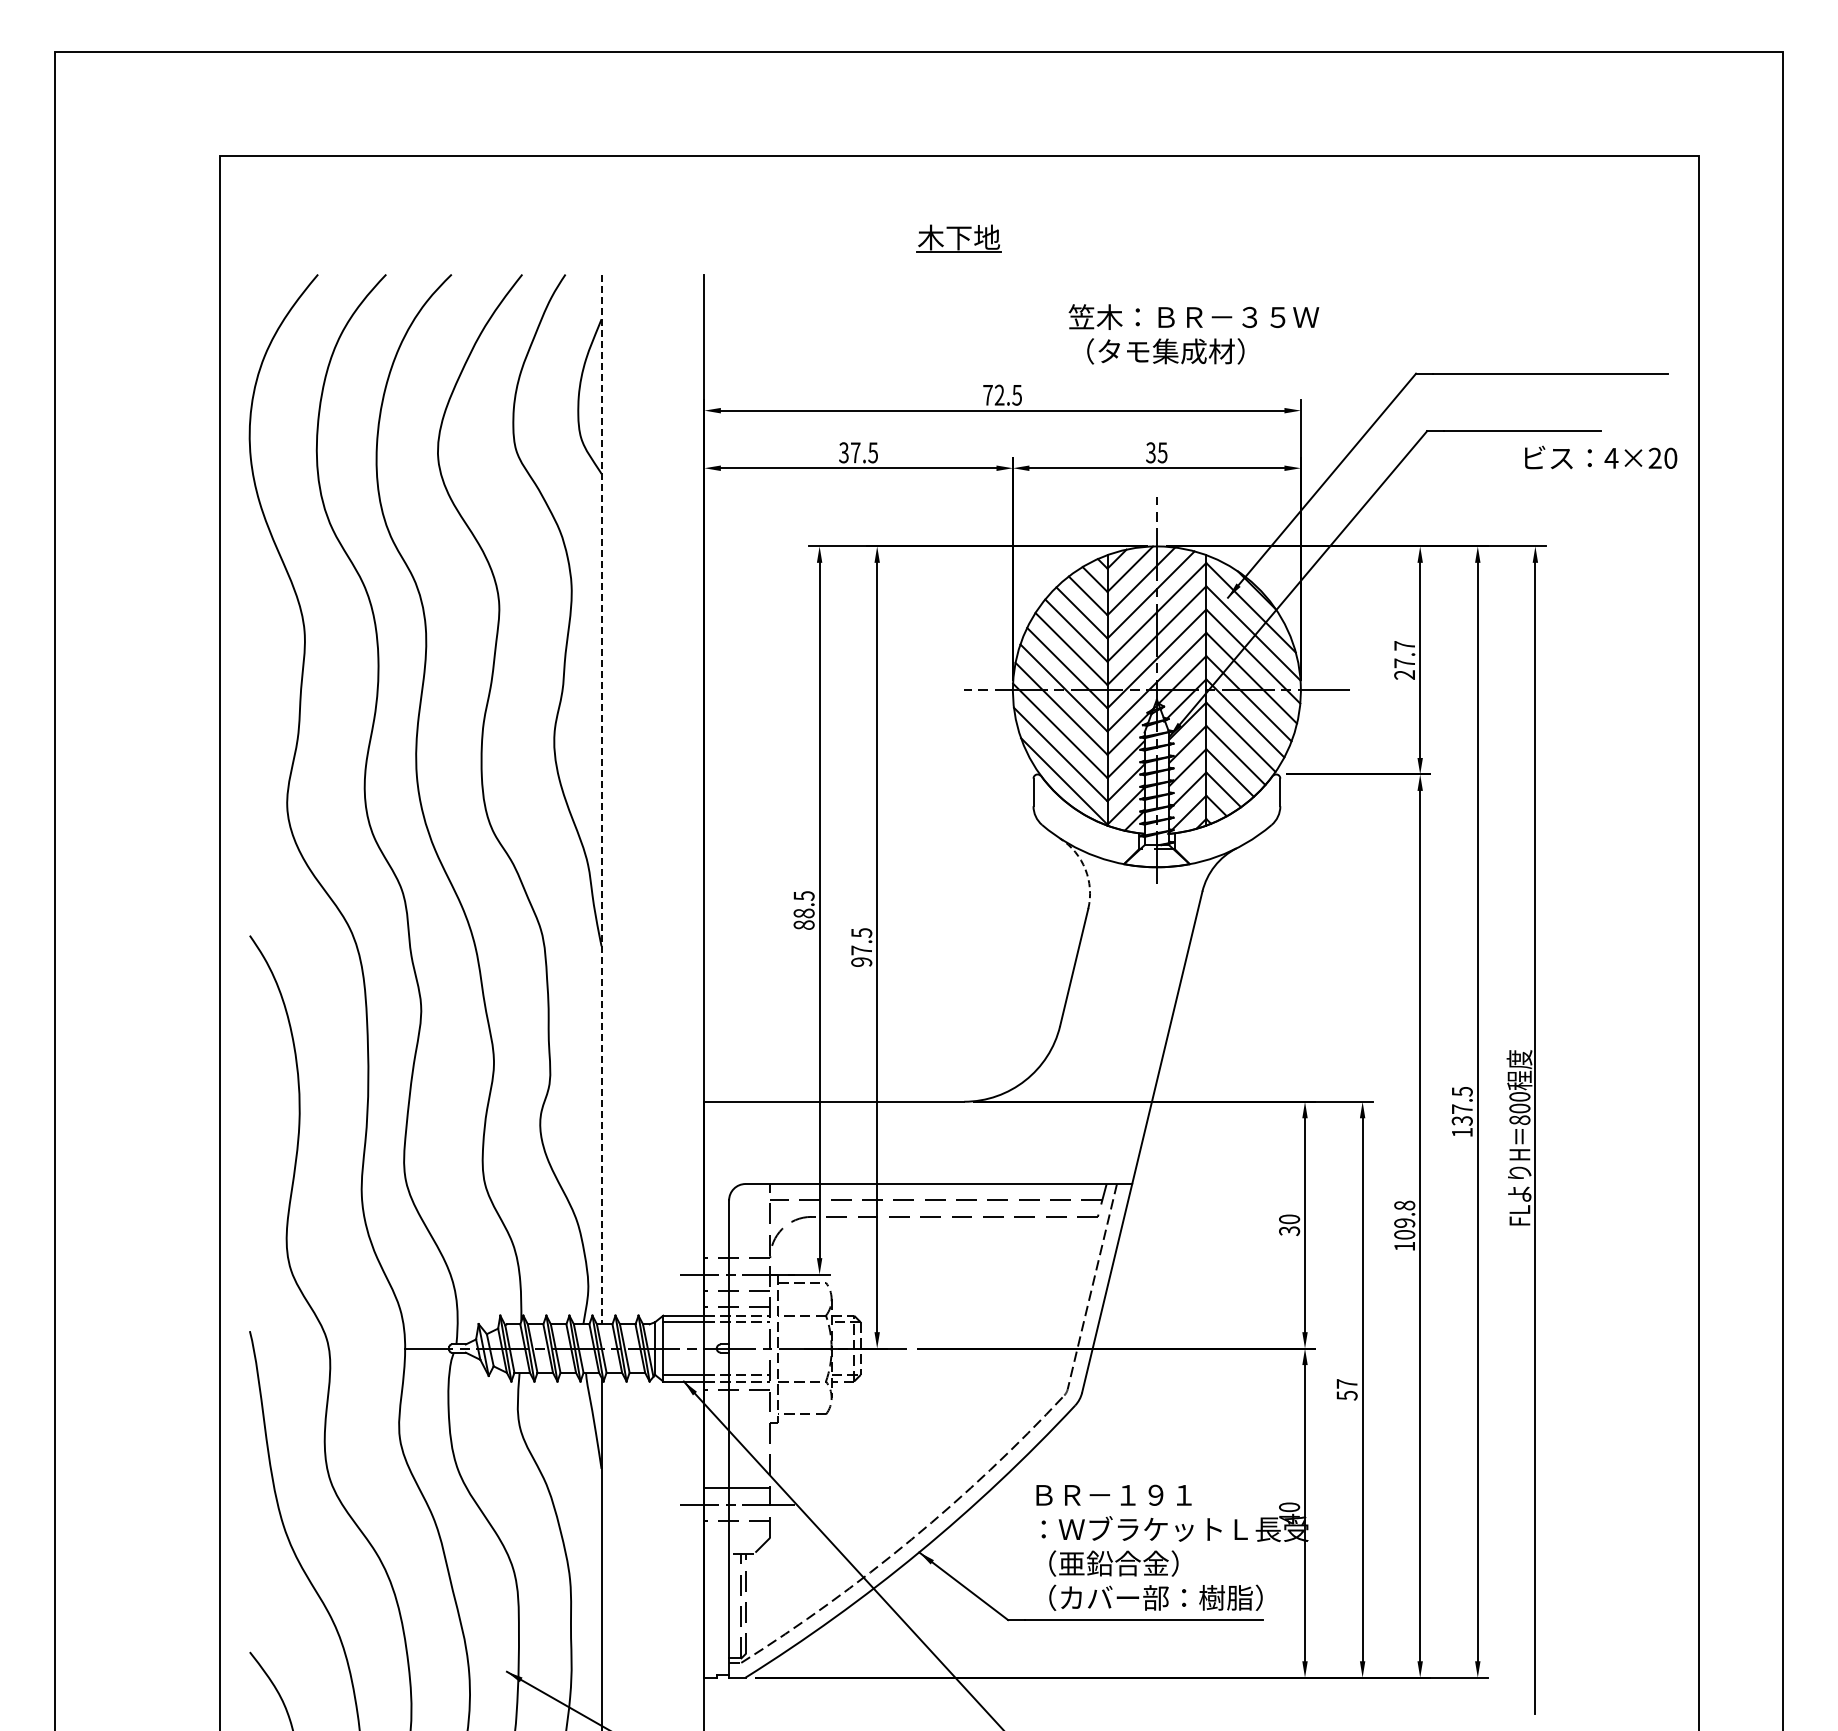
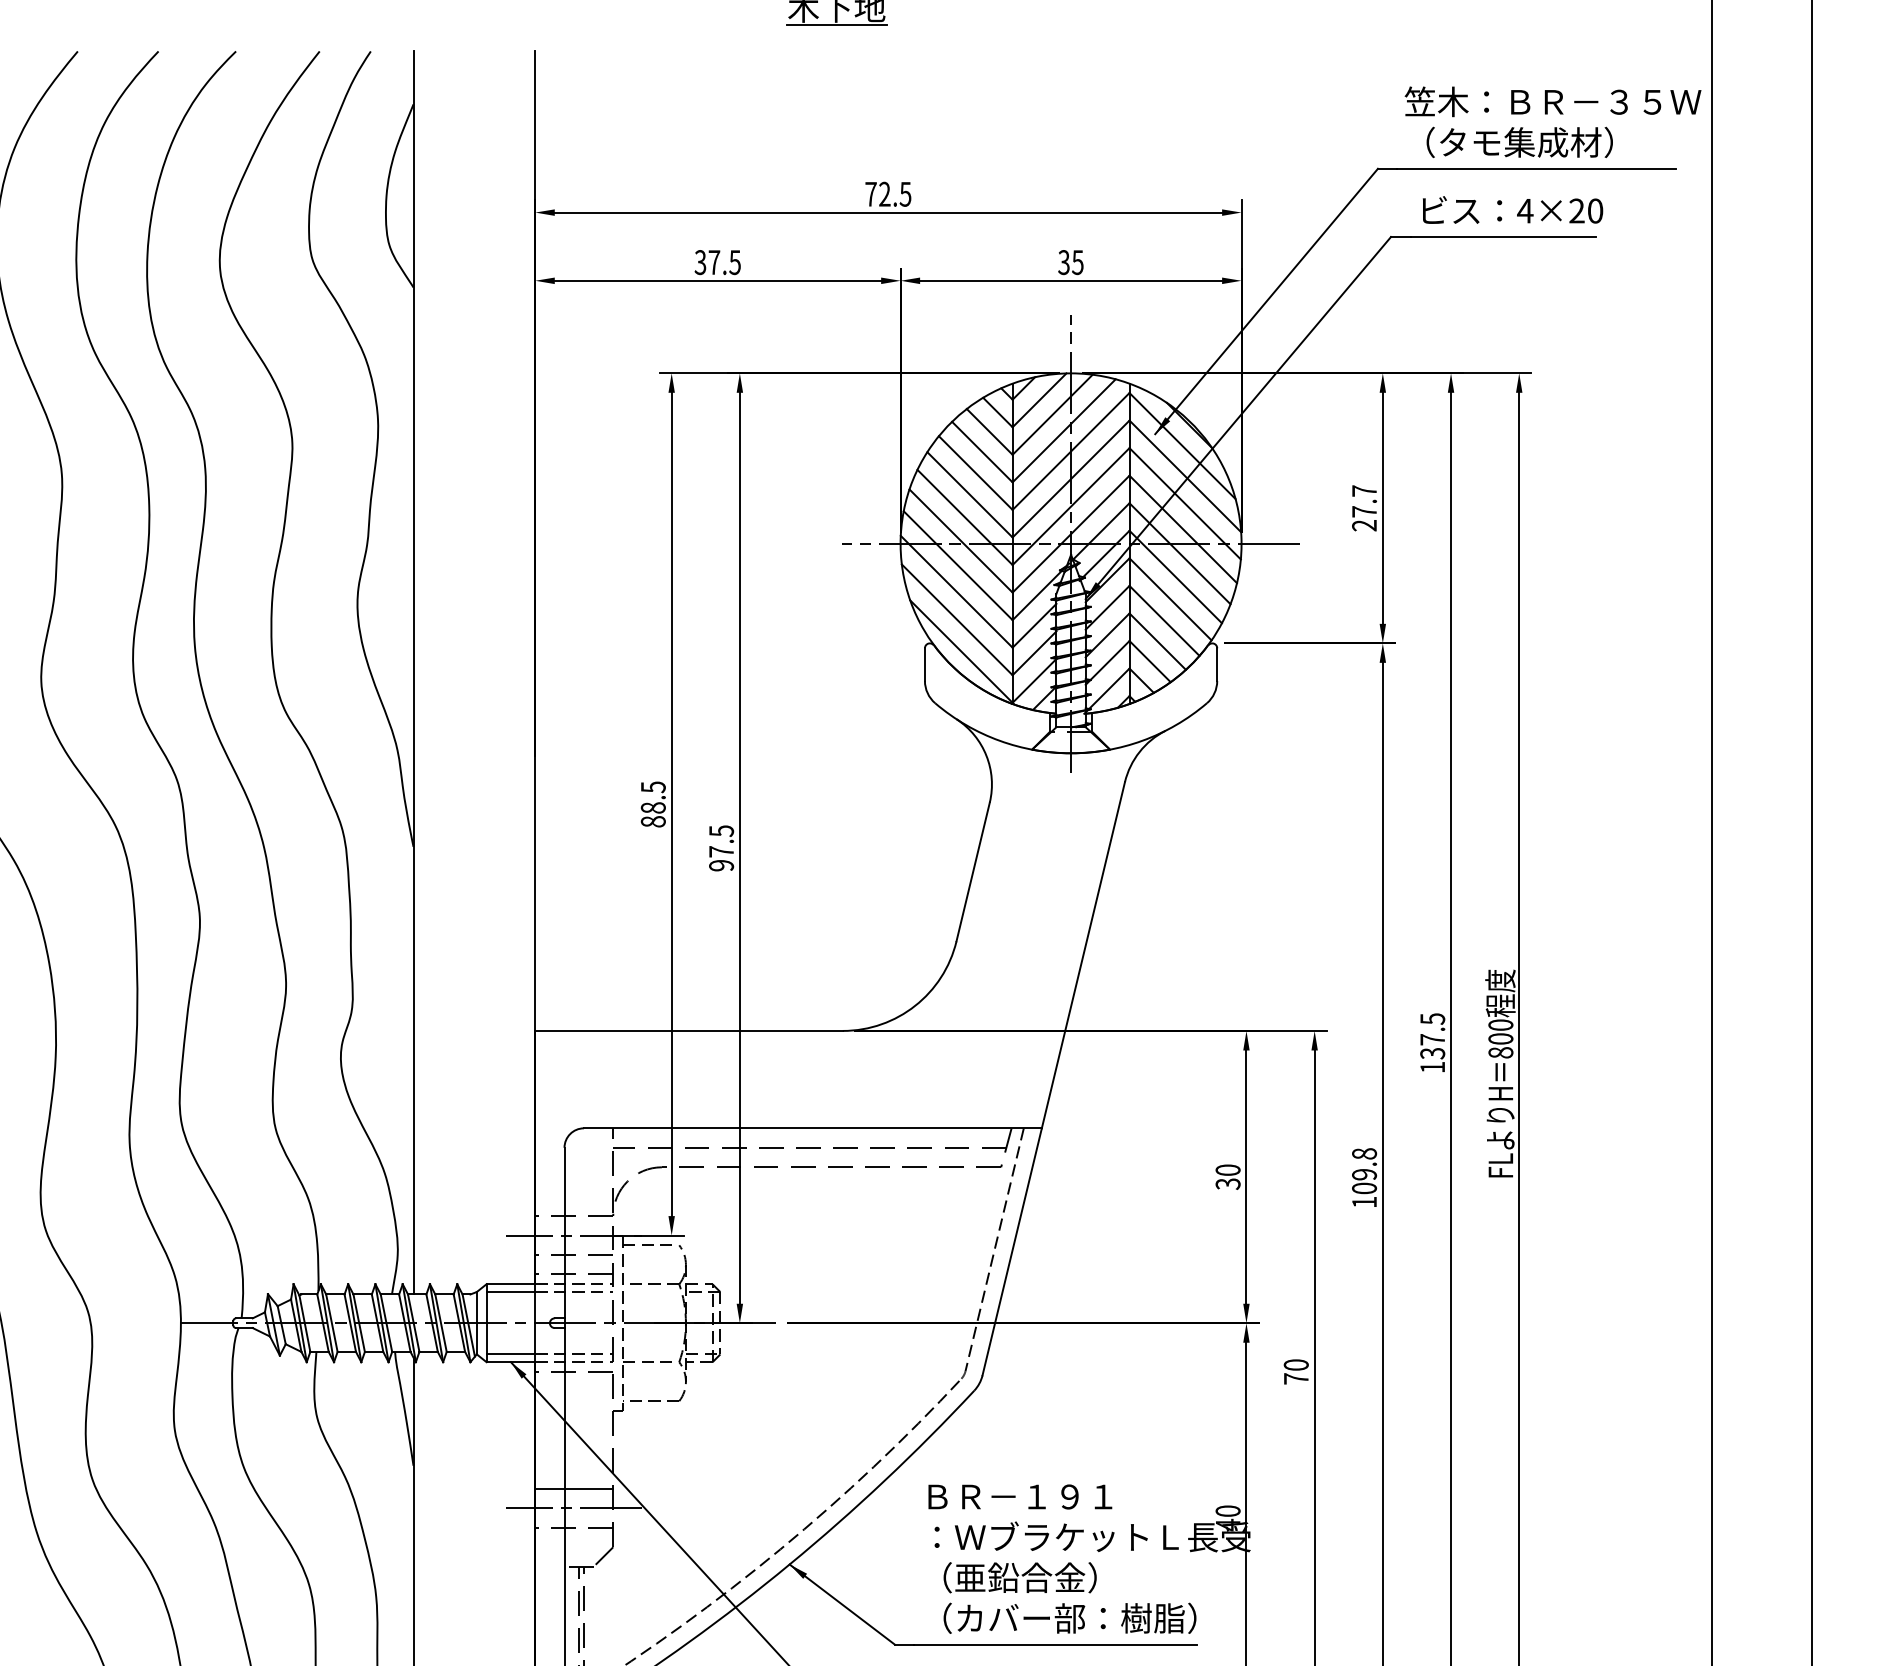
text: (1193, 334) -> (1552, 122), moved
text: (1601, 457) -> (1513, 210), moved
line: (601, 799) -> (413, 673), dashed -> solid
arc: (1085, 869) -> (986, 755), dashed -> solid
text: (1346, 1389) -> (1295, 1371), 57 -> 70

